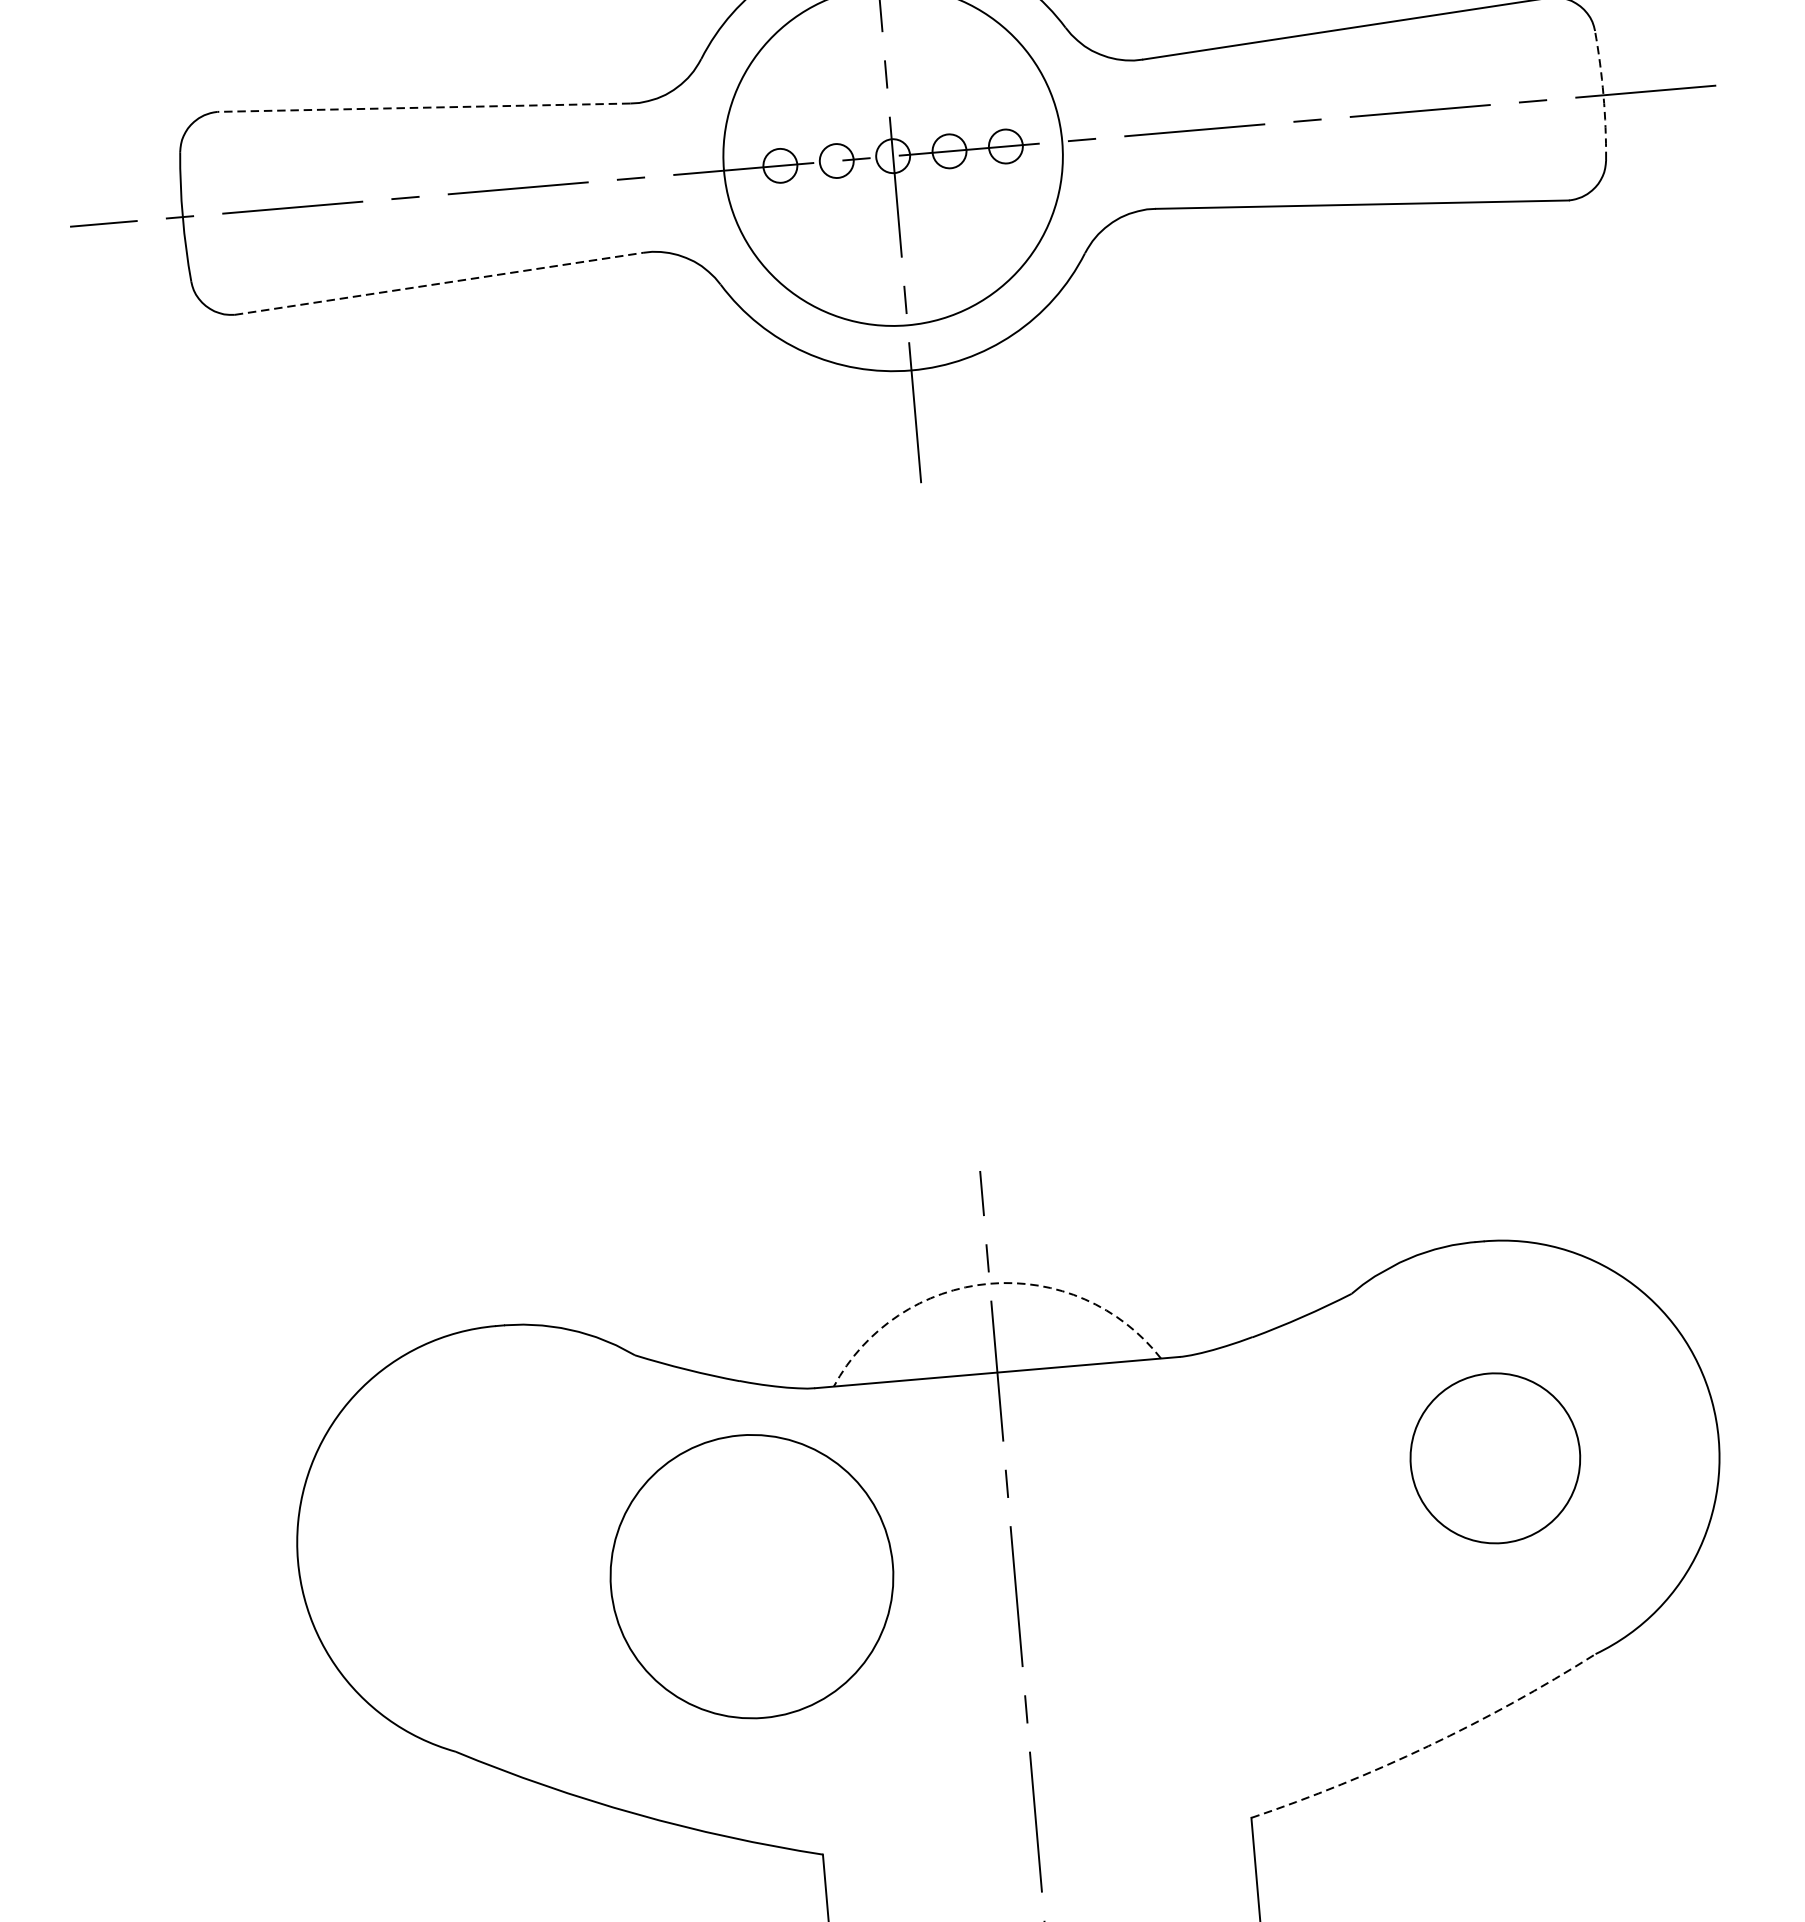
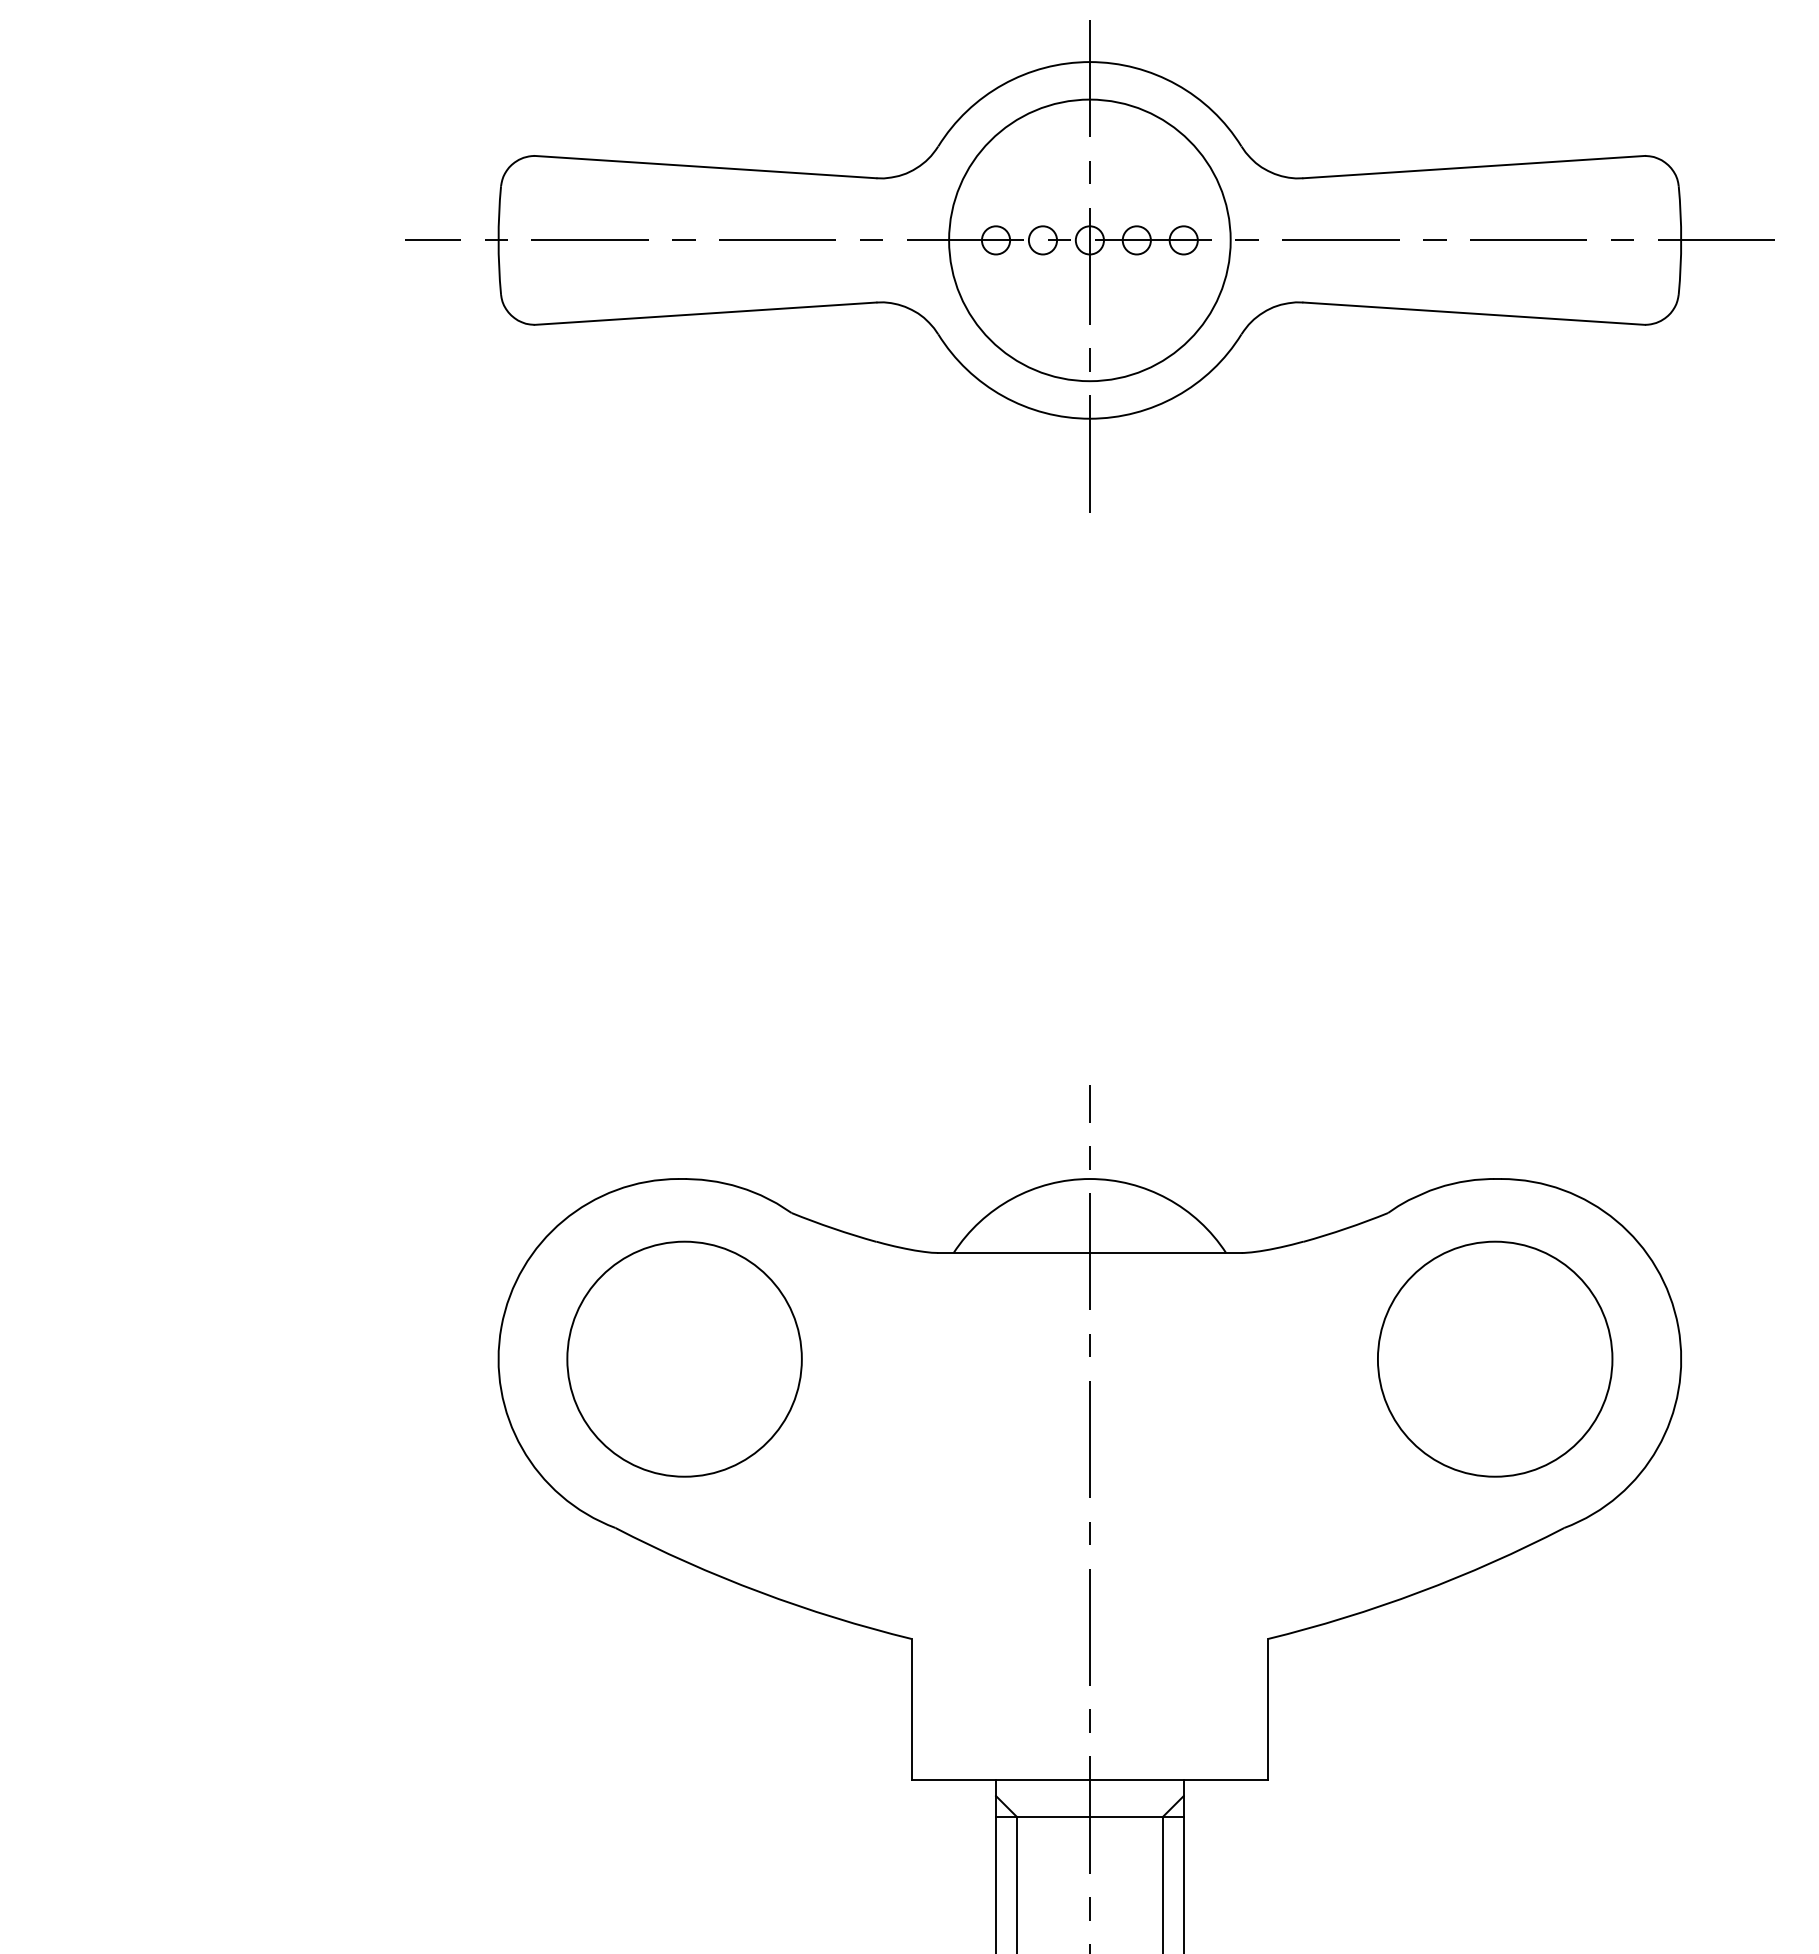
arc: (1603, 95) -> (1681, 240), dashed -> solid
line: (423, 108) -> (705, 167), dashed -> solid
line: (440, 283) -> (706, 313), dashed -> solid
arc: (989, 1284) -> (1089, 1179), dashed -> solid
part: (1495, 1457) -> (1495, 1358), size x1.67
part: (751, 1575) -> (684, 1358), moved
arc: (1428, 1746) -> (1419, 1592), dashed -> solid

